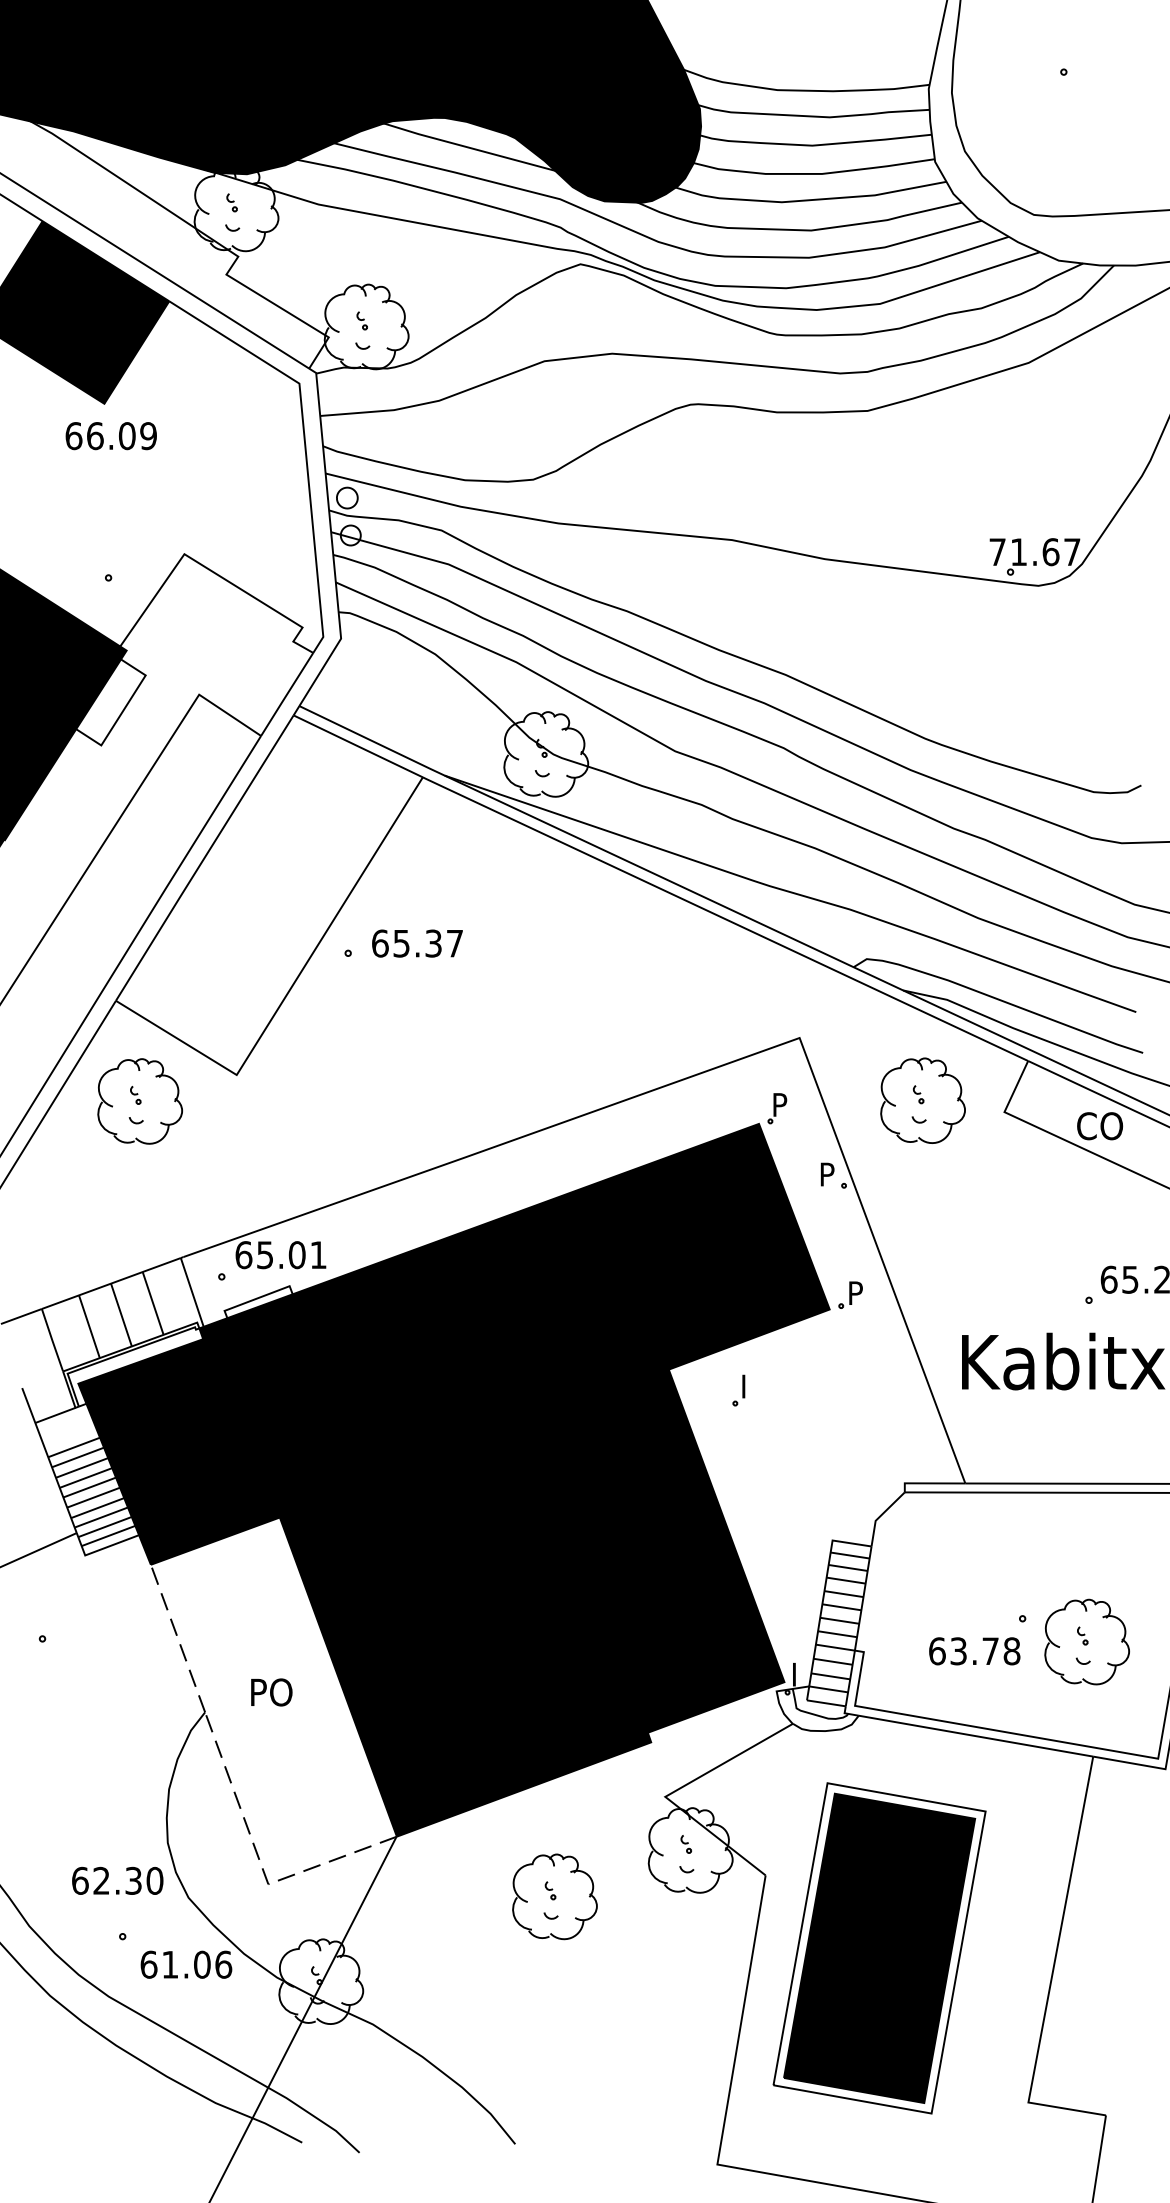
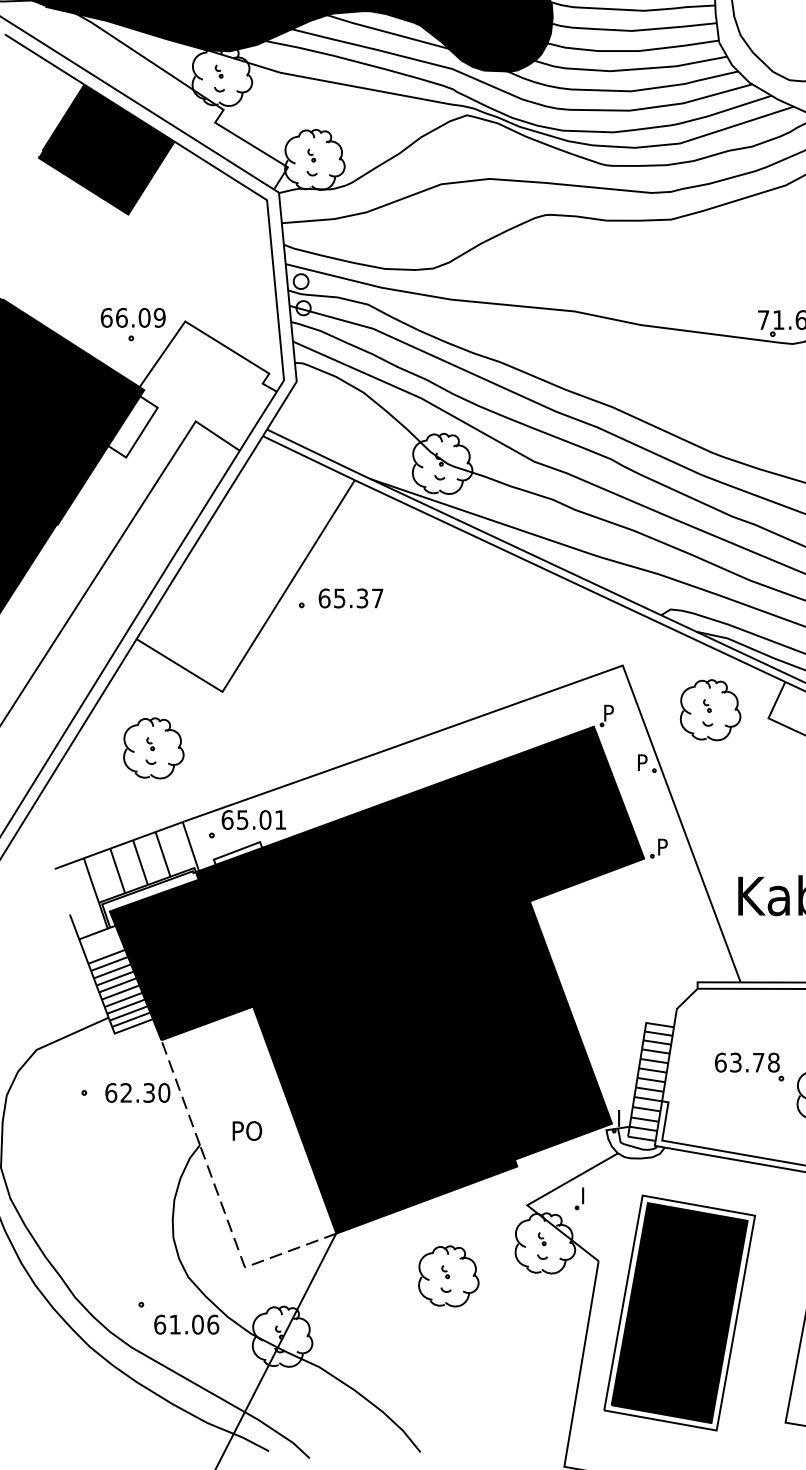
text: (110, 436) -> (132, 318), moved
part: (139, 1101) -> (153, 748), moved
part: (738, 1390) -> (579, 1198), moved
text: (974, 1651) -> (747, 1062), moved
text: (117, 1880) -> (137, 1092), moved

